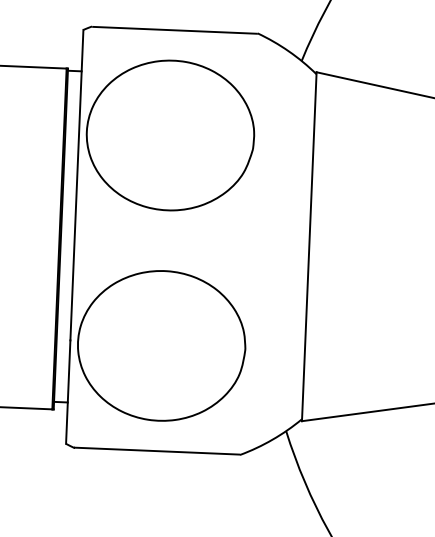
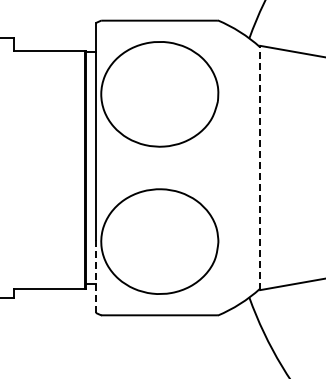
line: (309, 246) -> (260, 167), solid -> dashed
line: (67, 393) -> (95, 277), solid -> dashed

